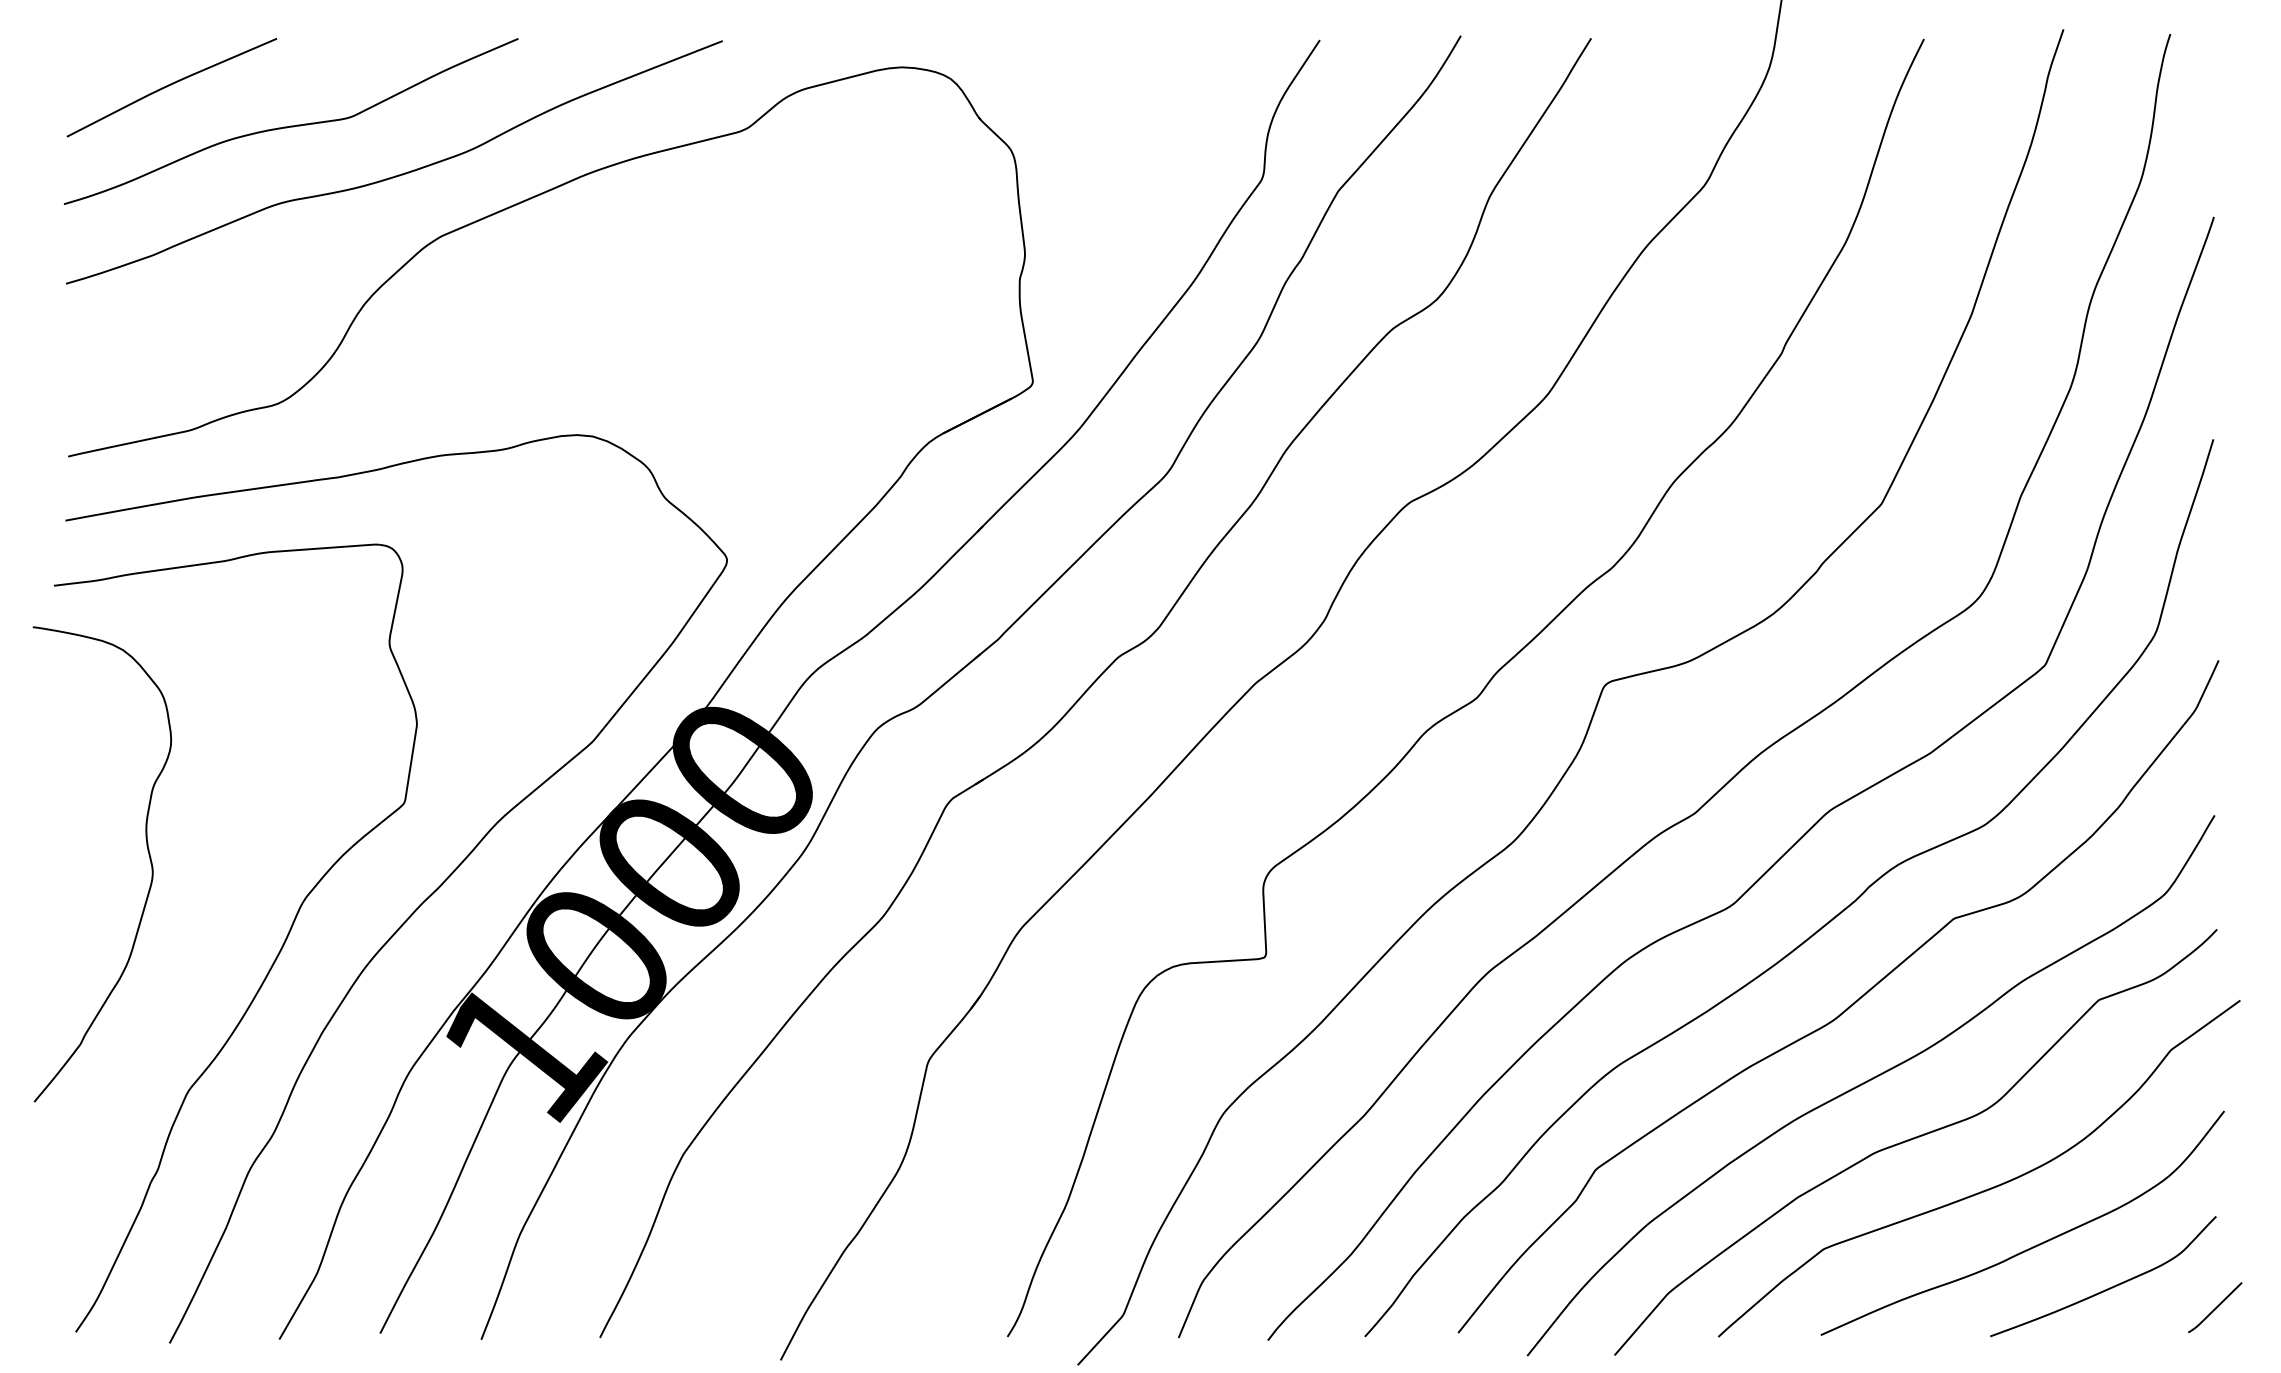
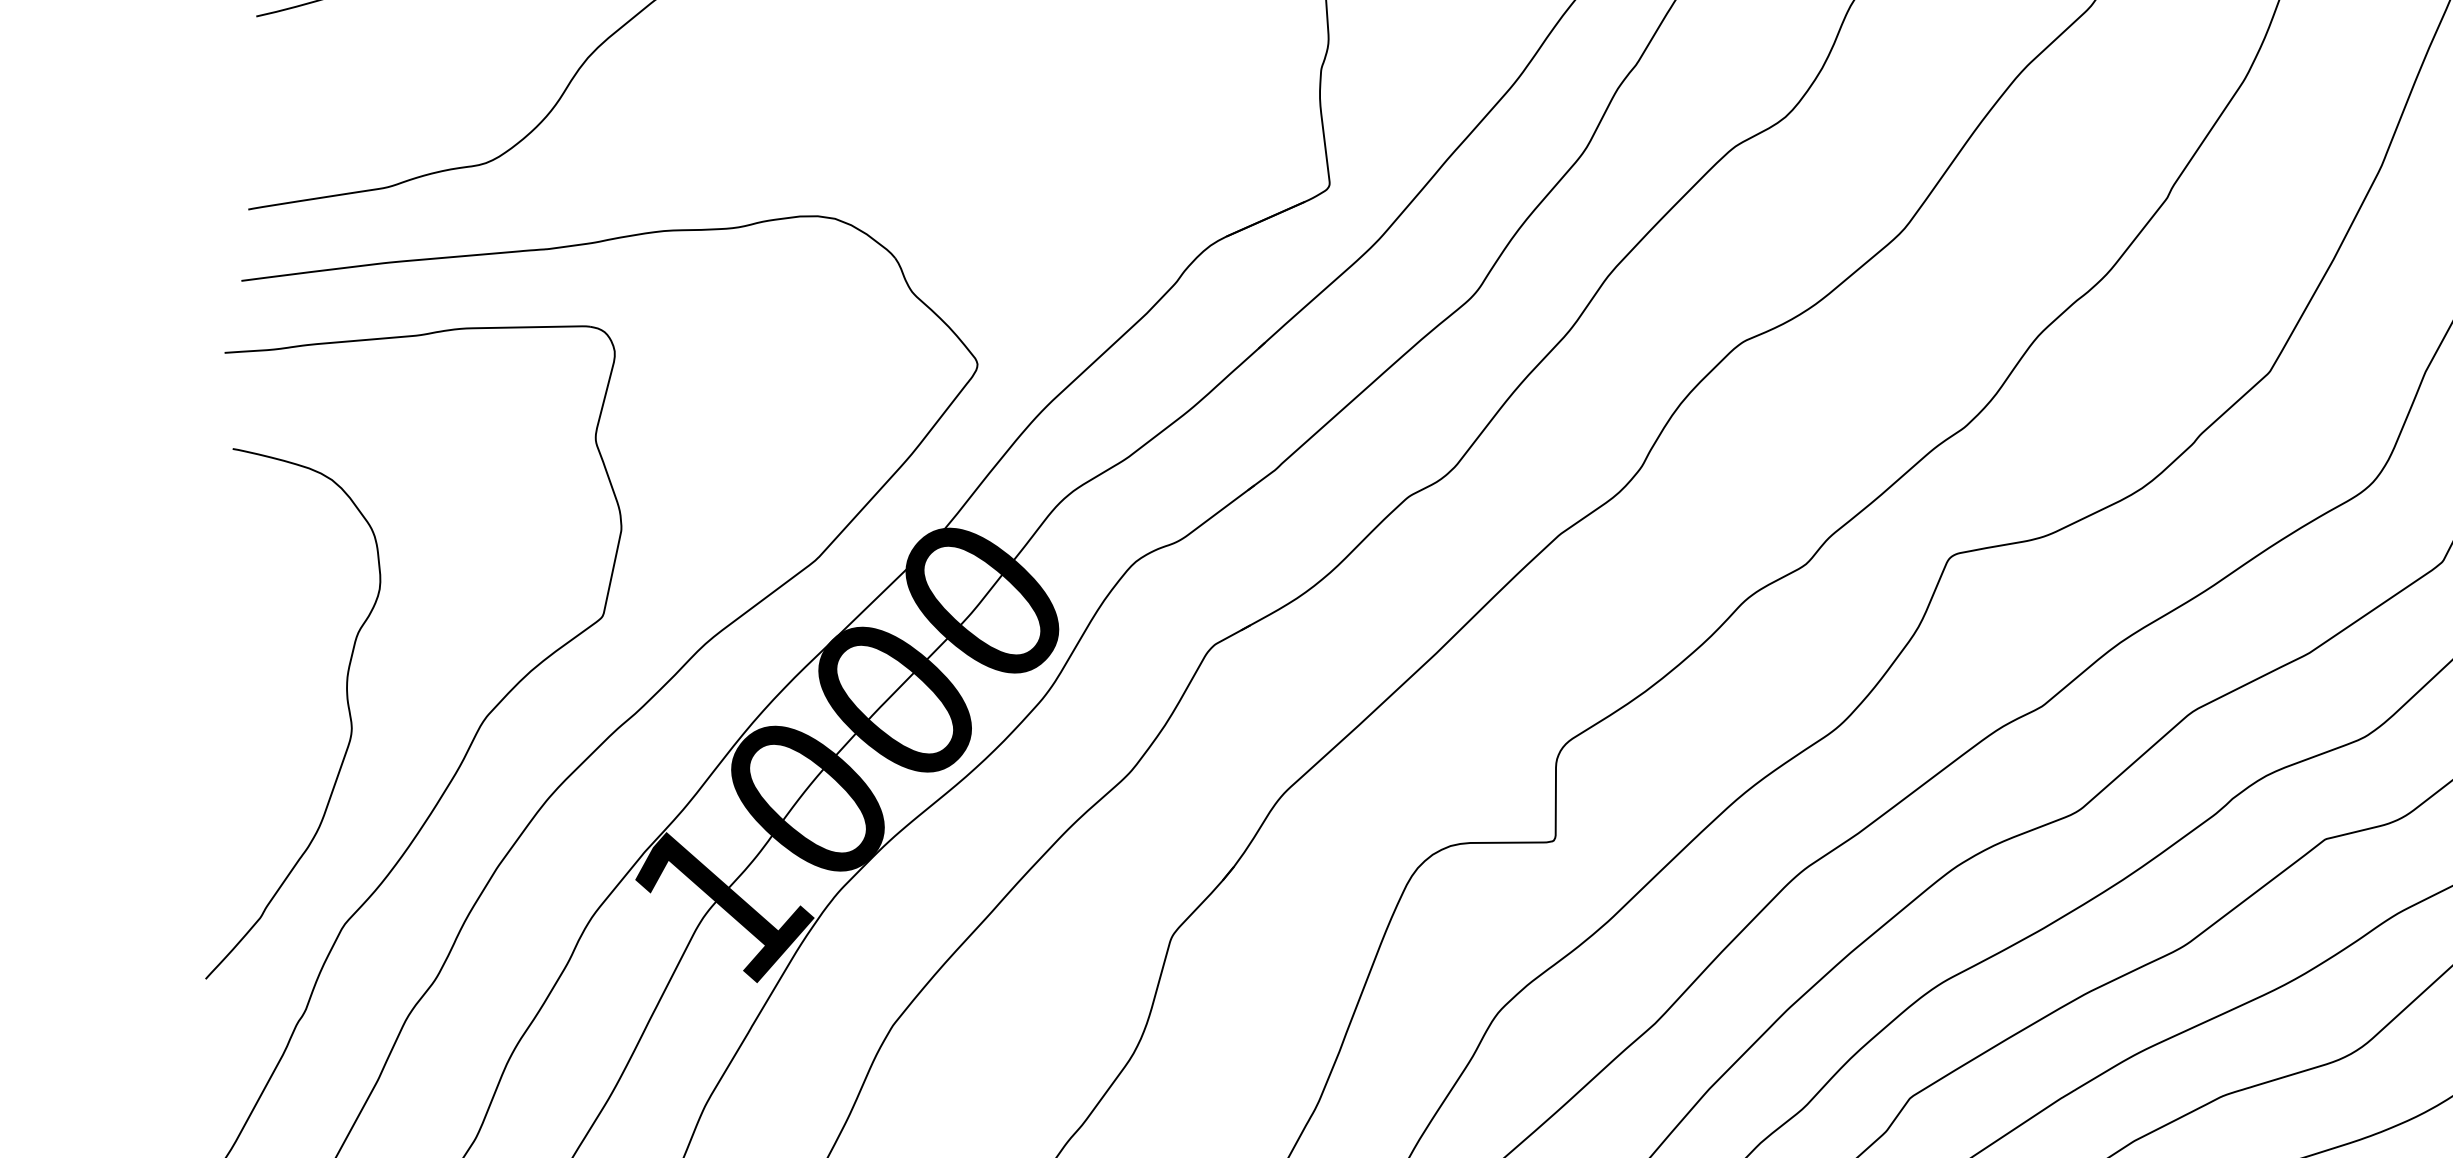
curve: (147, 851) -> (347, 706), moved

